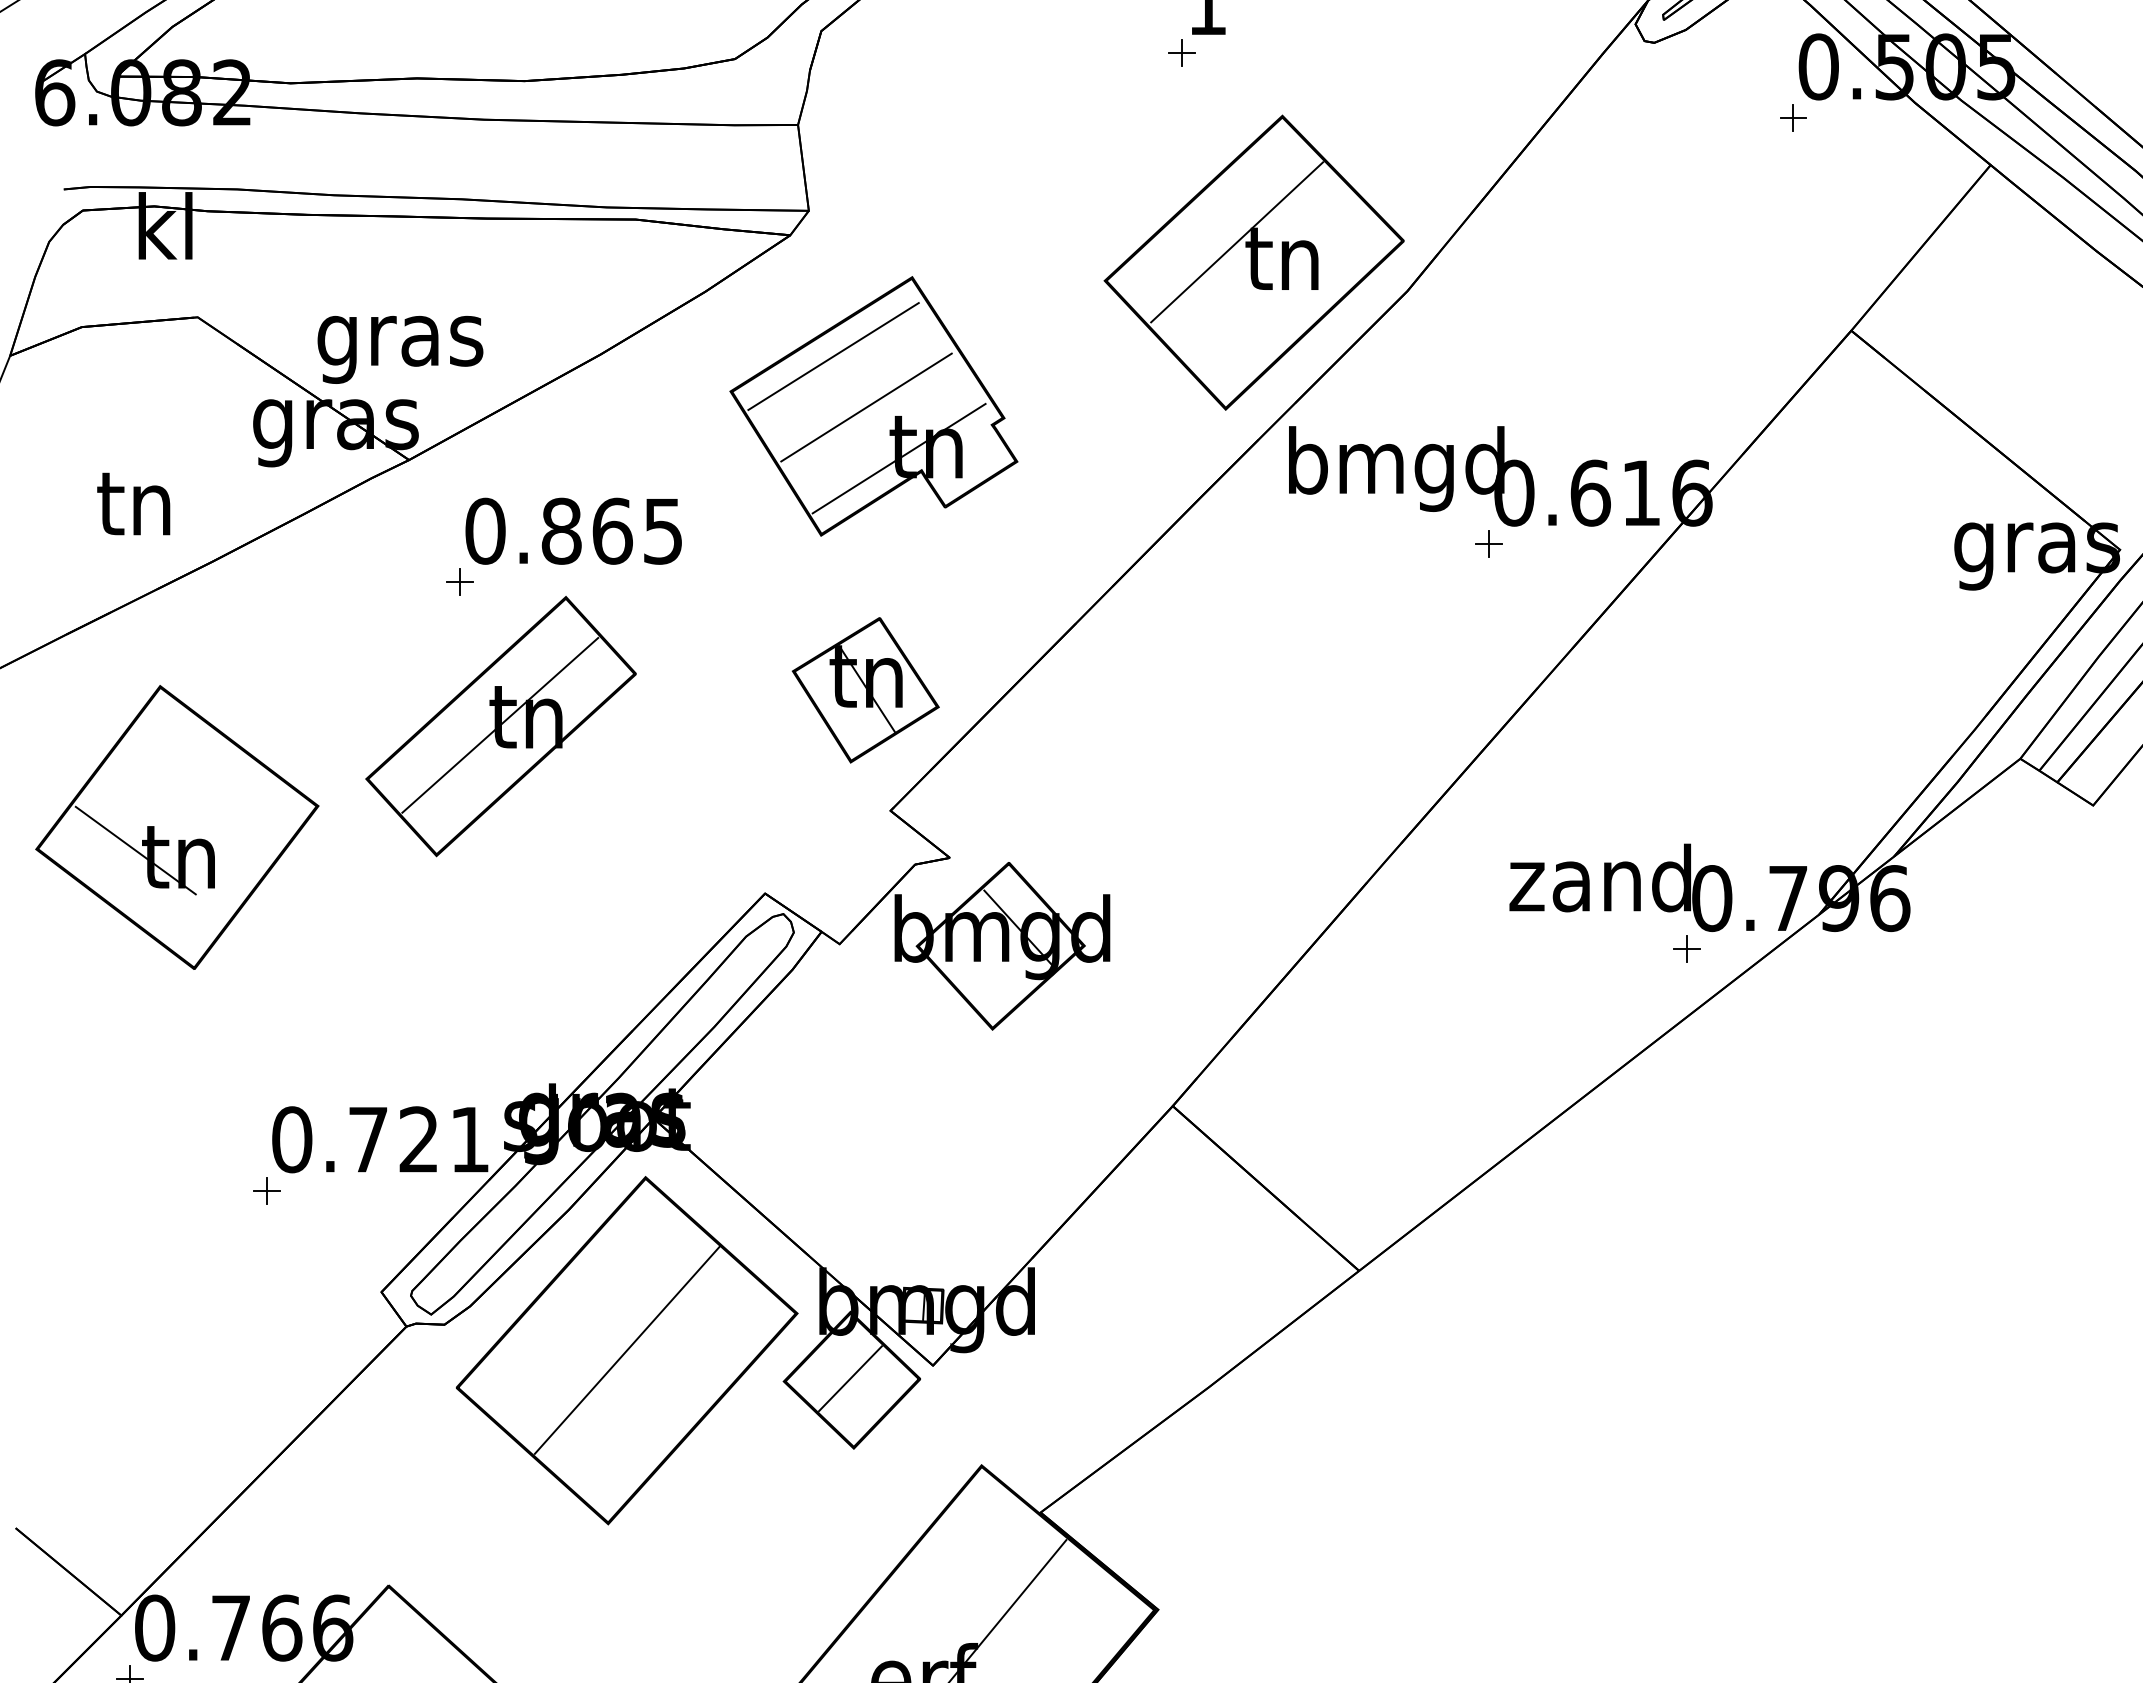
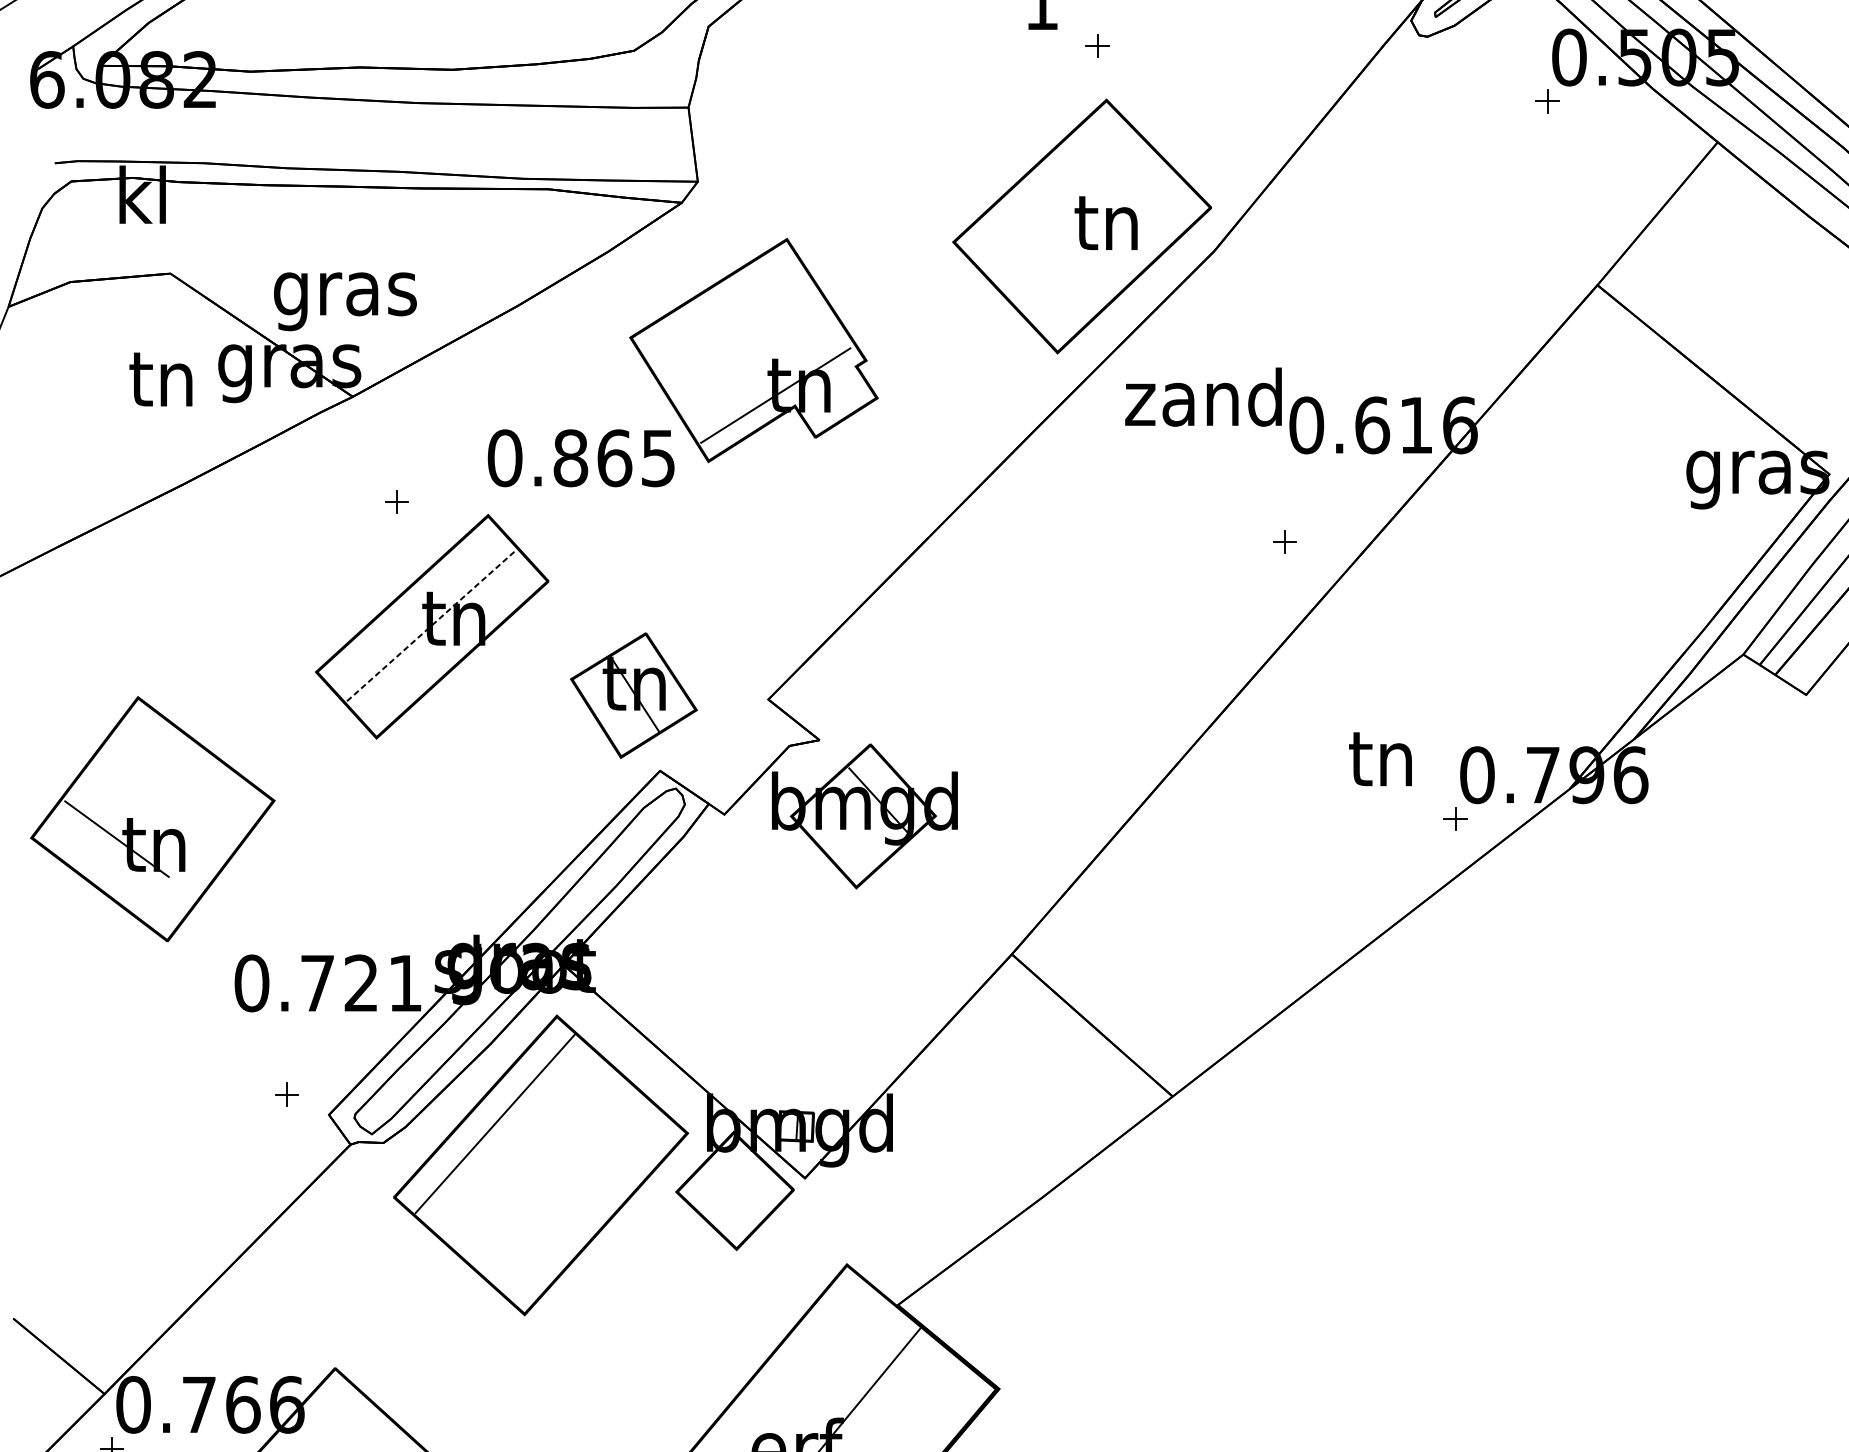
part: (1181, 52) -> (1097, 45), moved
line: (1237, 242) -> (1067, 209), removed
line: (833, 356) -> (719, 307), removed
line: (866, 407) -> (747, 351), removed
text: (1396, 468) -> (1204, 404), bmgd -> zand
text: (133, 503) -> (160, 379), moved
text: (573, 530) -> (581, 457), moved
part: (1488, 543) -> (1284, 541), moved
part: (865, 690) -> (633, 695), moved
line: (500, 725) -> (431, 625), solid -> dashed
part: (177, 827) -> (152, 819), moved
text: (1600, 877) -> (1381, 757), zand -> tn
part: (266, 1190) -> (286, 1094), moved
line: (627, 1349) -> (495, 1122), moved
line: (850, 1378) -> (733, 1189), removed

